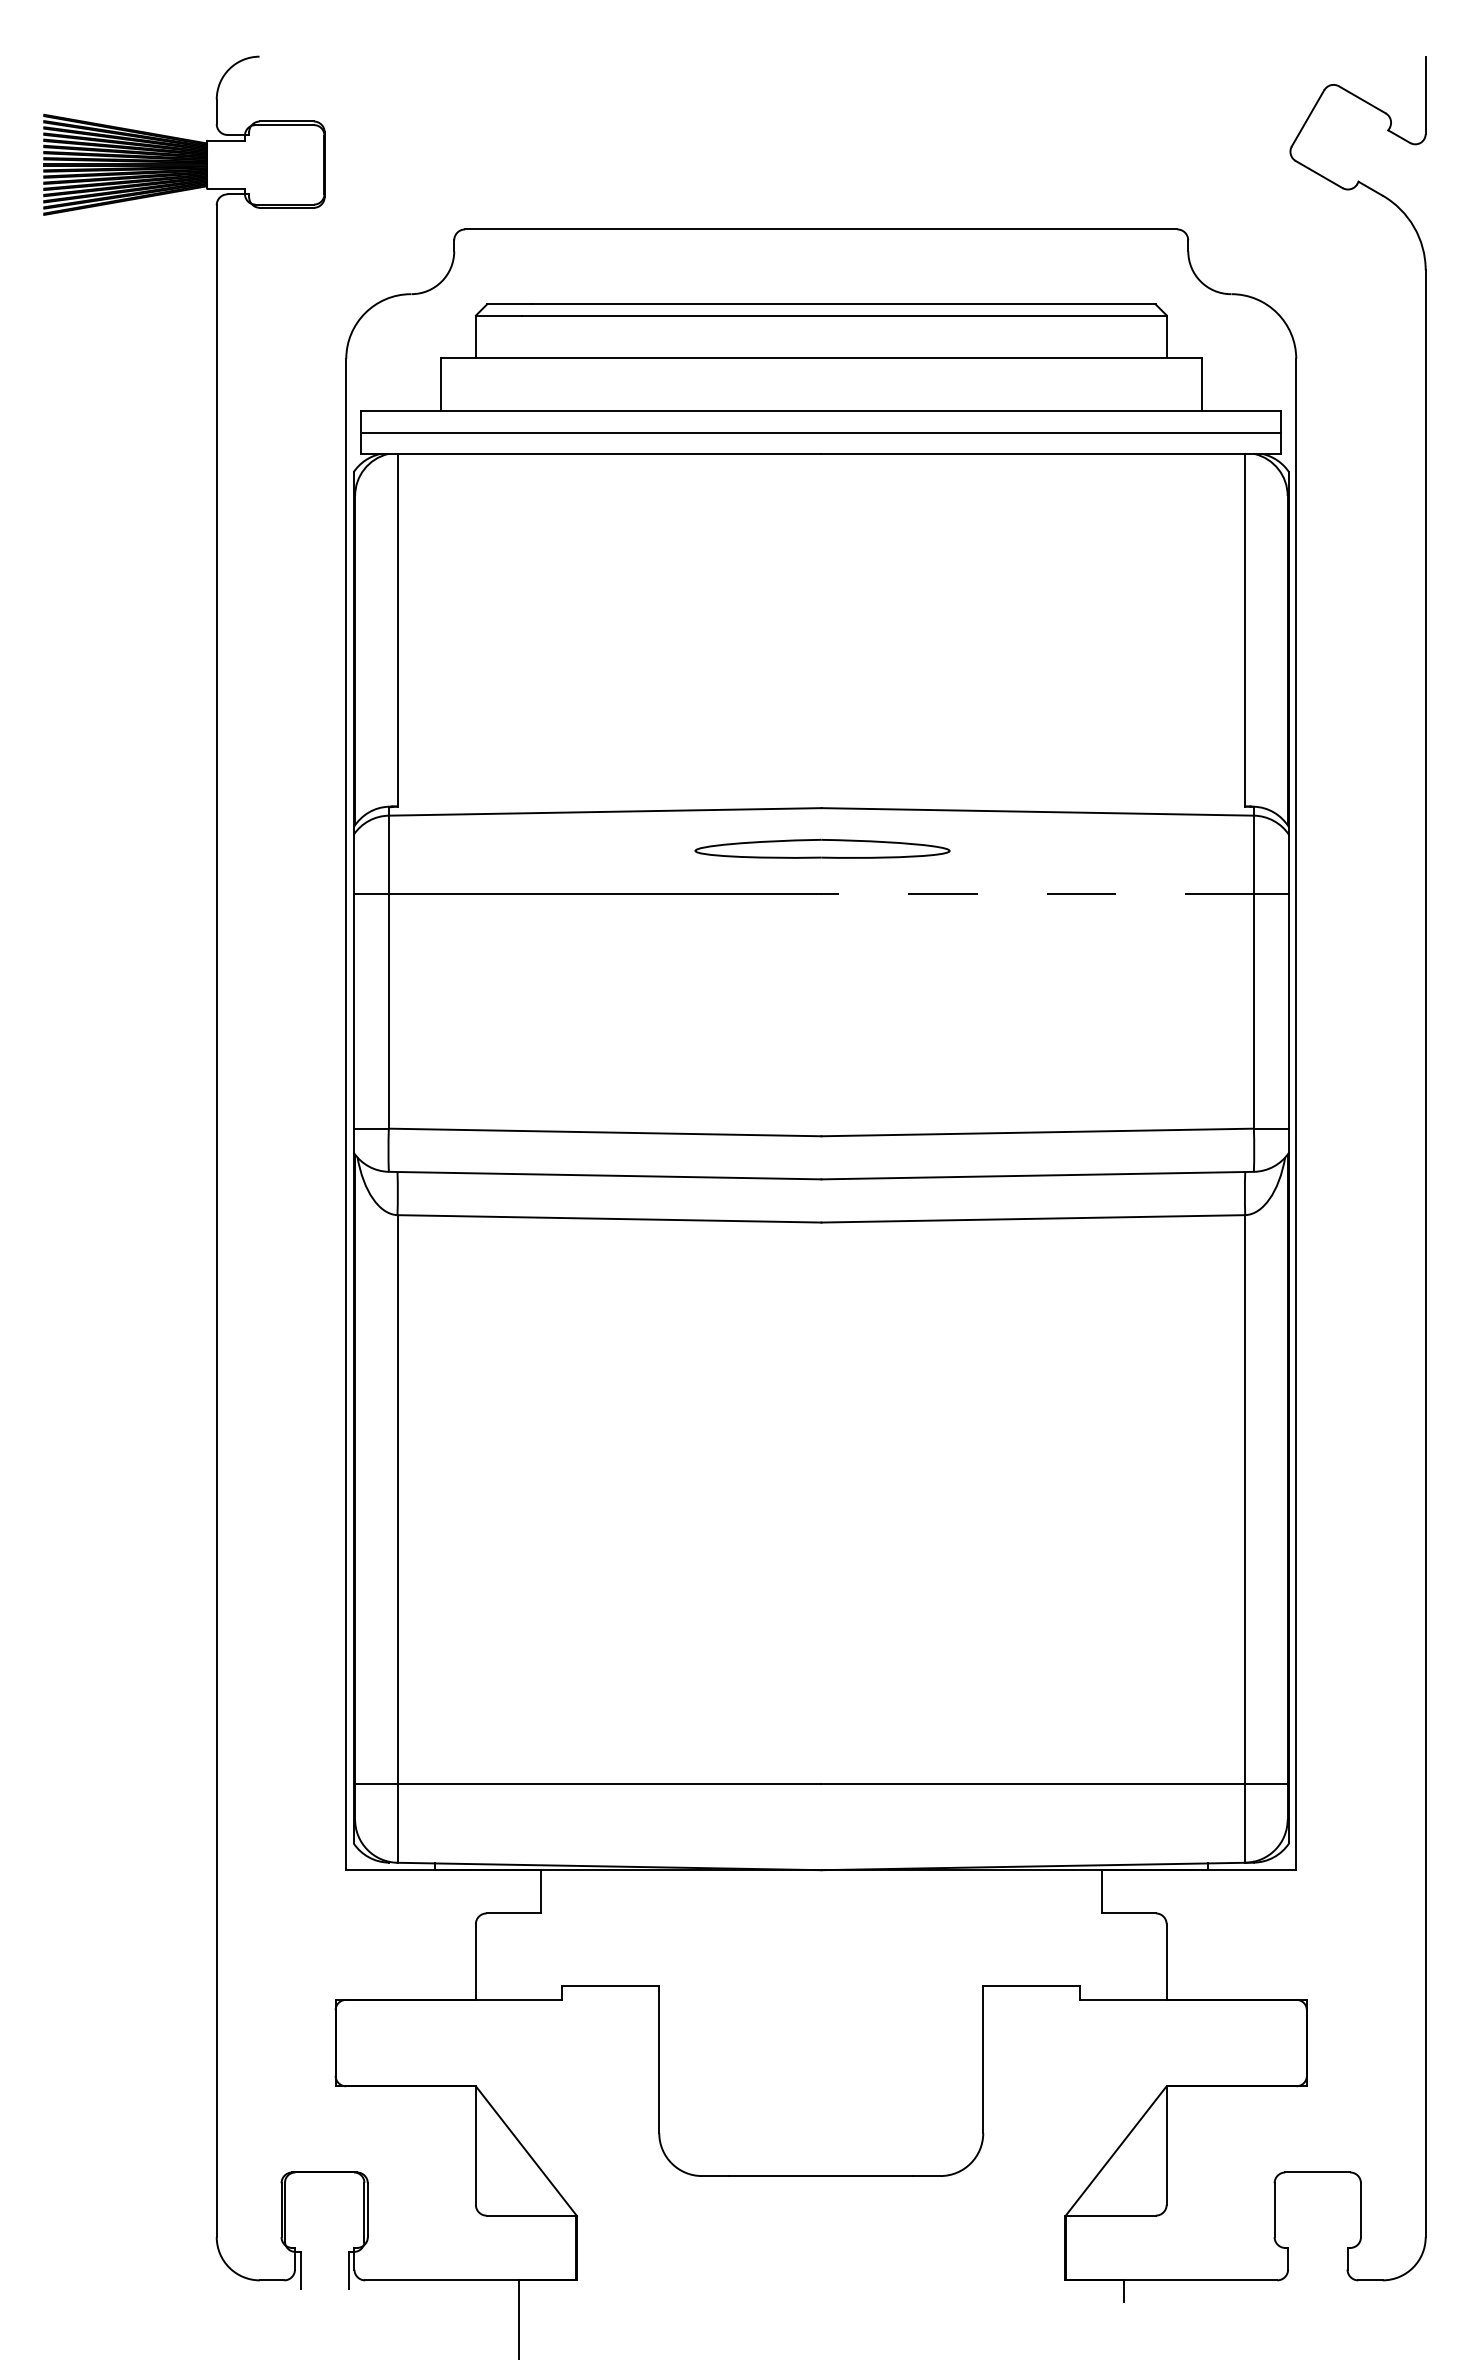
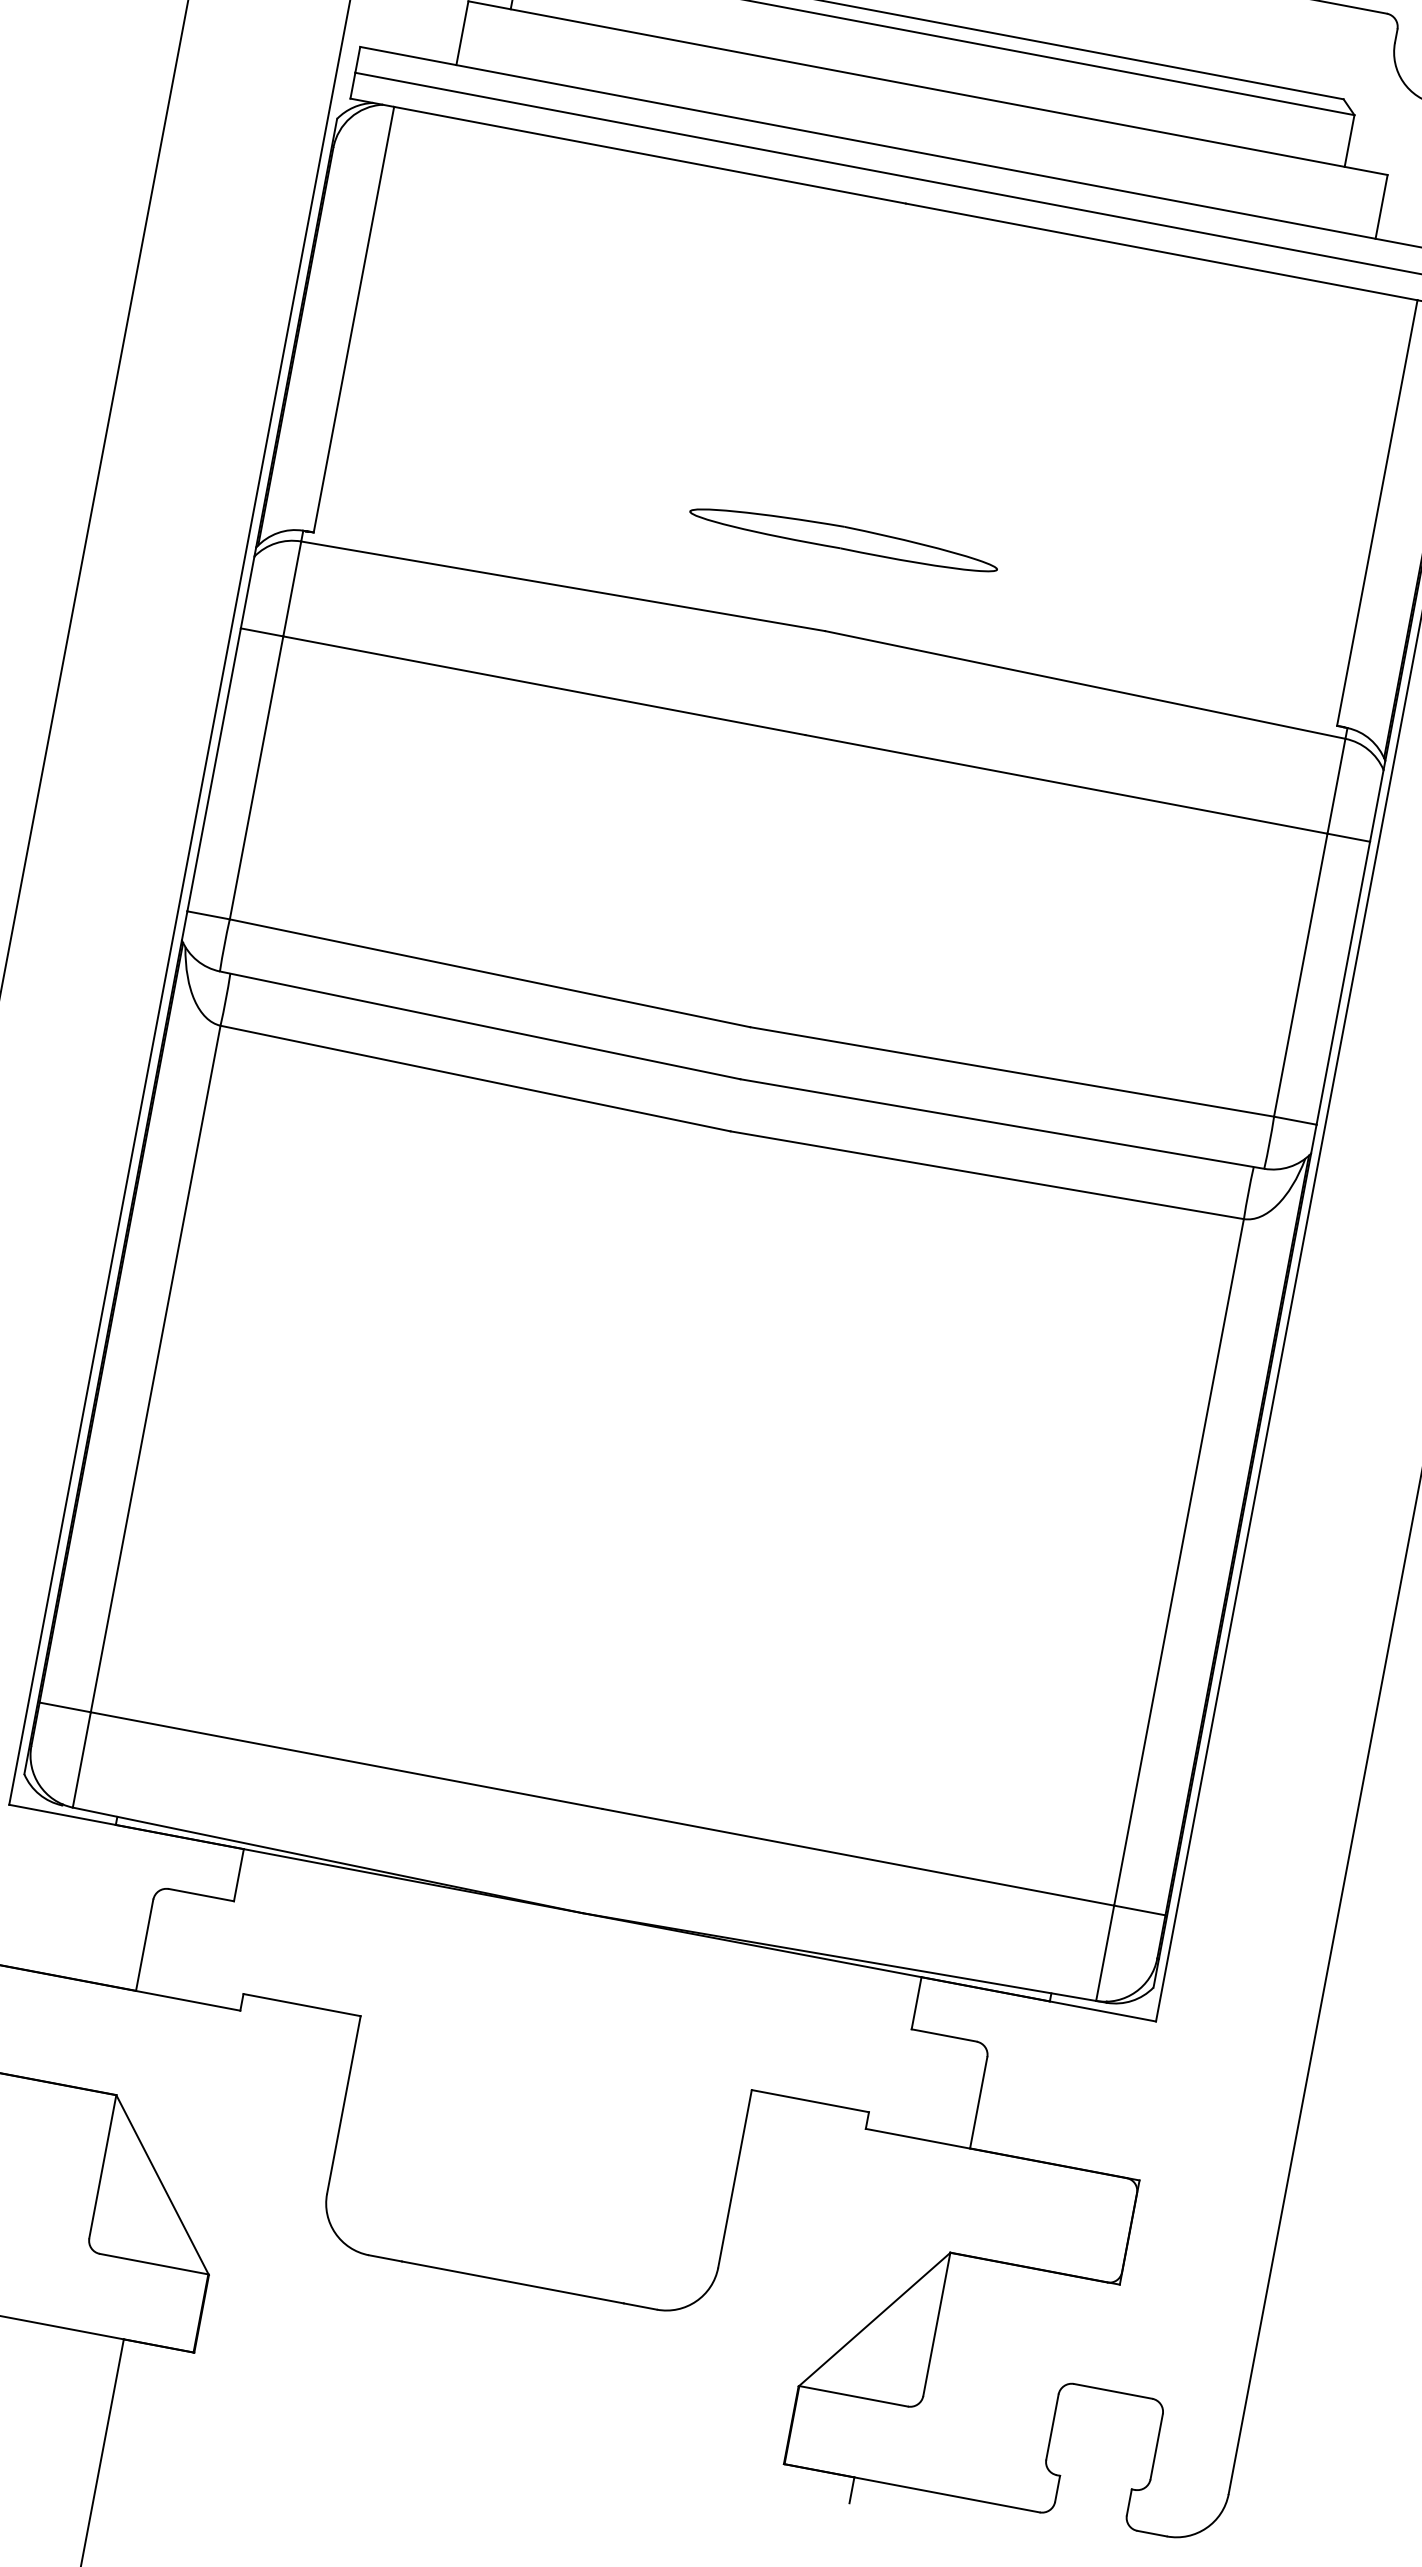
part: (822, 848) -> (844, 537), moved
line: (1037, 894) -> (1066, 784), dashed -> solid

